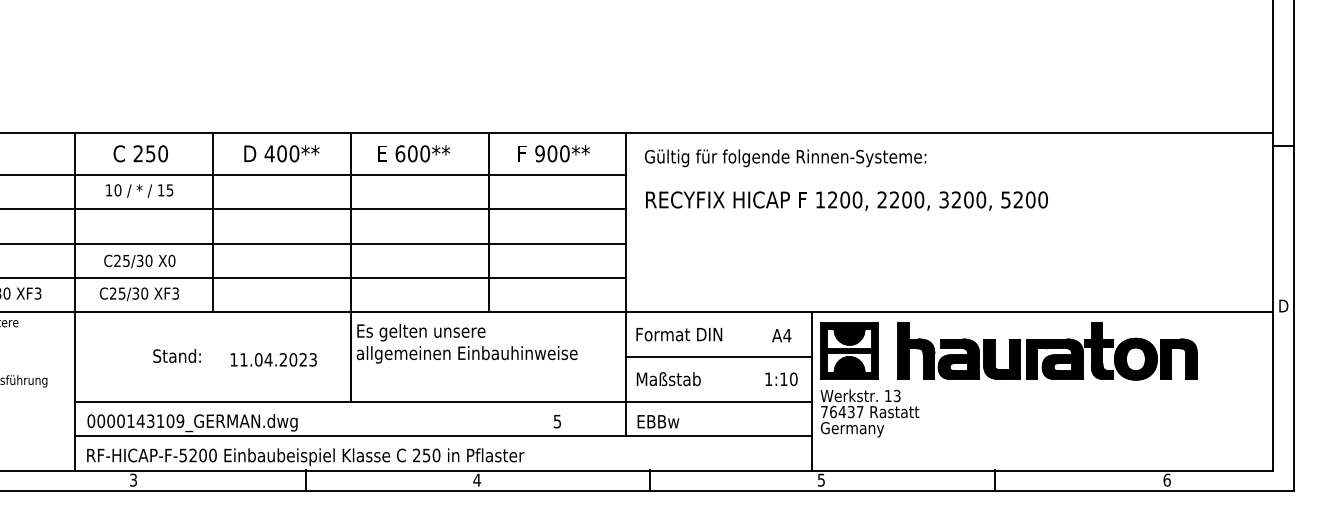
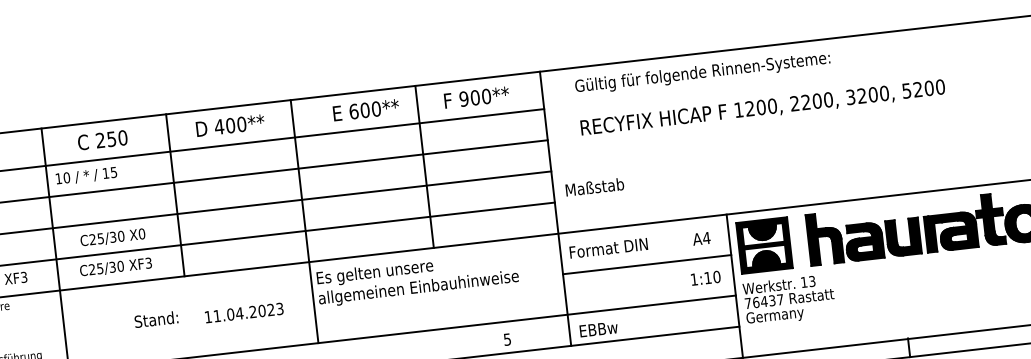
text: (413, 153) -> (365, 110), moved
text: (785, 158) -> (702, 73), moved
text: (139, 190) -> (86, 175), moved
text: (846, 200) -> (762, 107), moved
text: (668, 379) -> (594, 187), moved

